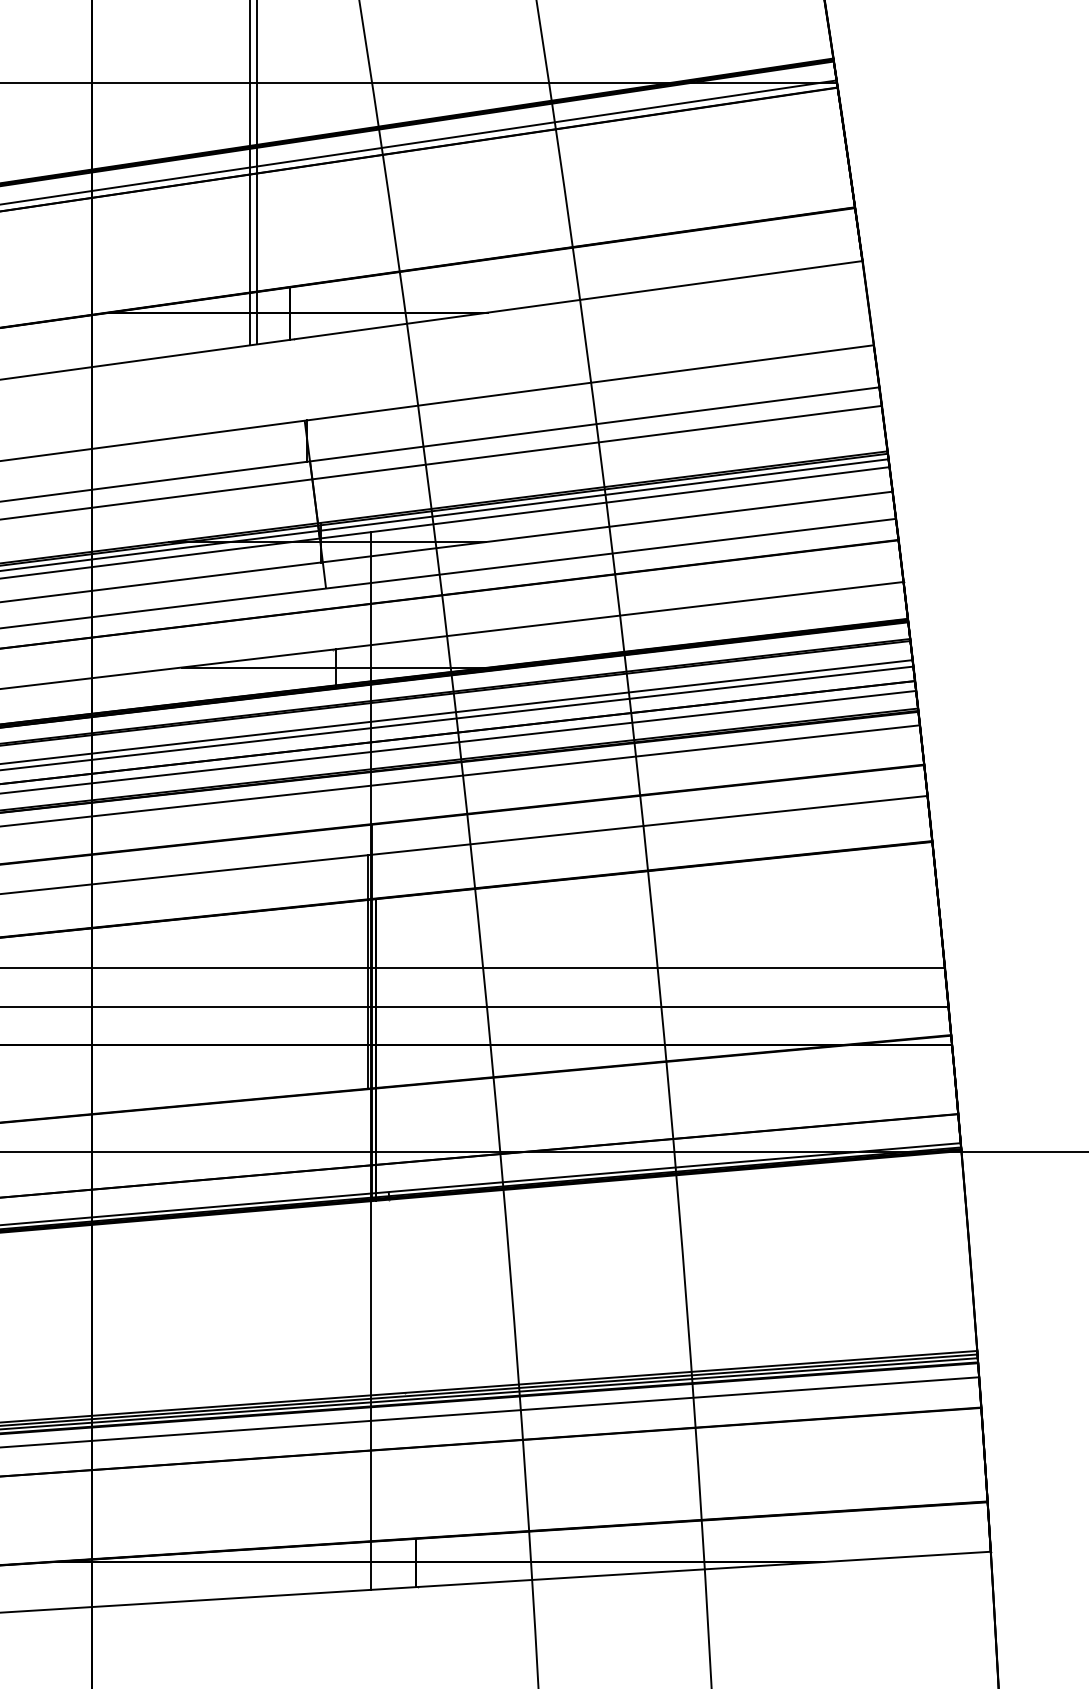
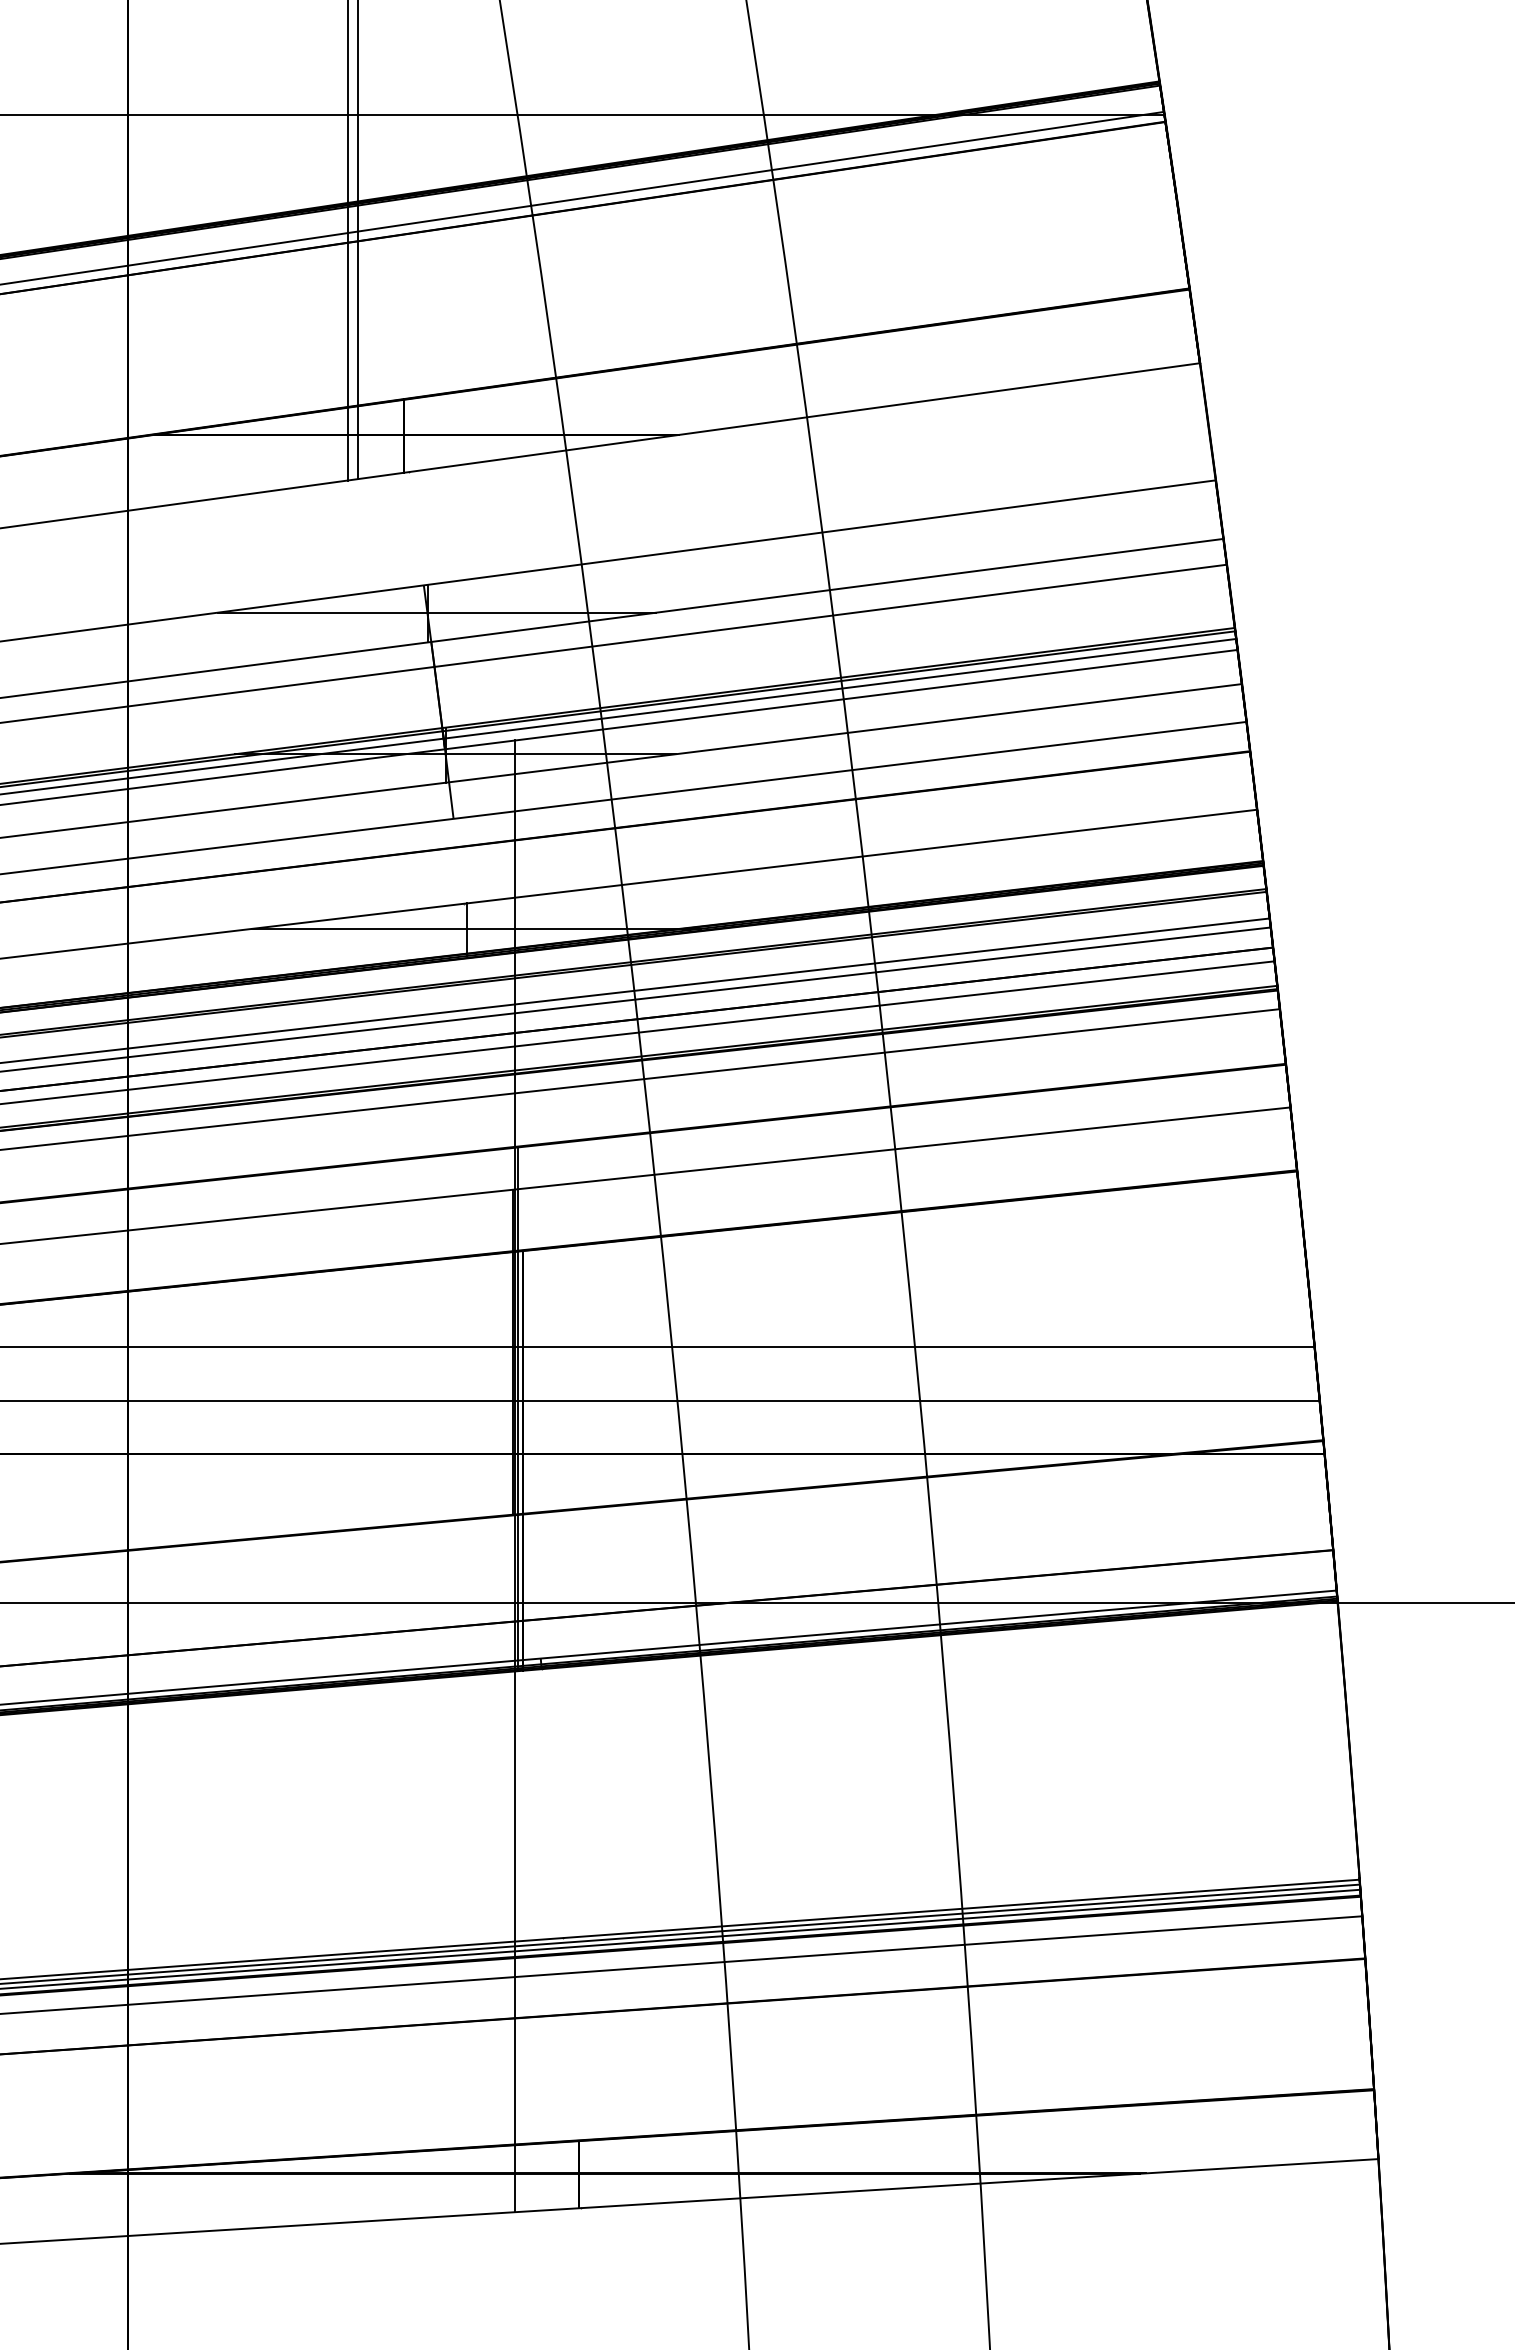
line: (313, 440) -> (436, 612), added

